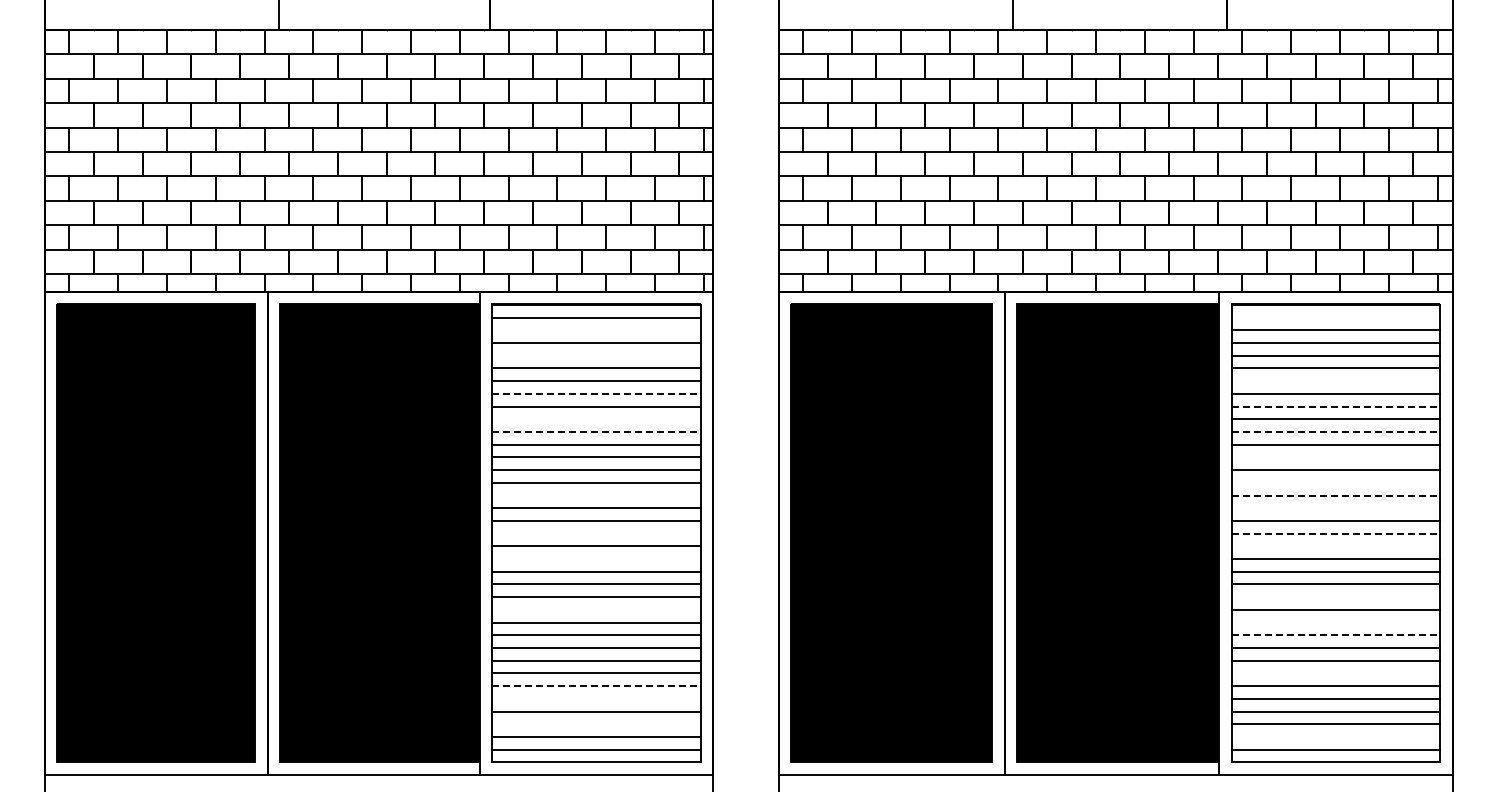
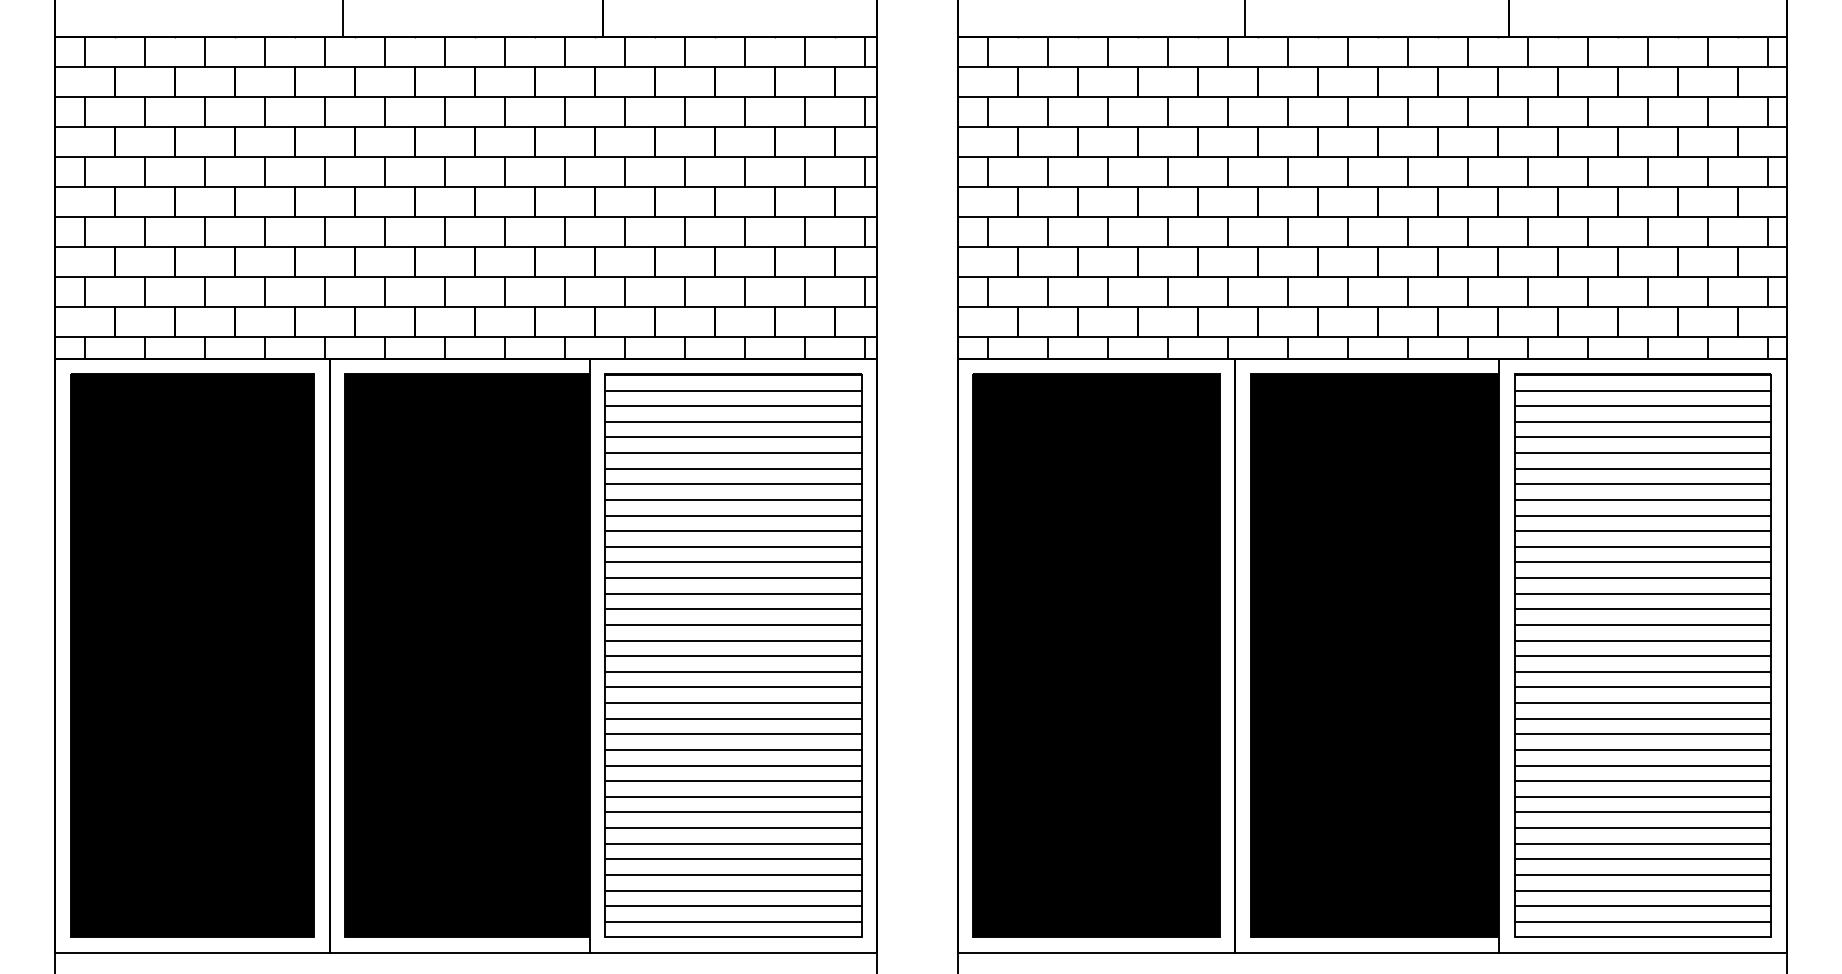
line: (1335, 317) -> (1642, 390), added
line: (596, 330) -> (733, 406), added
line: (596, 355) -> (733, 437), added
line: (1335, 381) -> (1642, 469), added
line: (596, 393) -> (733, 483), dashed -> solid
line: (1336, 406) -> (1643, 499), dashed -> solid
line: (596, 419) -> (733, 515), added
line: (596, 431) -> (733, 530), dashed -> solid
line: (1336, 431) -> (1643, 530), dashed -> solid
line: (1335, 457) -> (1642, 562), added
line: (1335, 482) -> (1642, 593), added
line: (596, 495) -> (733, 609), added
line: (1336, 495) -> (1643, 609), dashed -> solid
line: (1335, 508) -> (1642, 625), added
line: (596, 533) -> (733, 656), added
line: (1336, 533) -> (1643, 656), dashed -> solid
line: (1335, 546) -> (1642, 672), added
line: (596, 559) -> (733, 688), added
line: (1335, 597) -> (1642, 734), added
line: (596, 609) -> (733, 749), added
line: (1335, 622) -> (1642, 765), added
line: (1336, 635) -> (1643, 781), dashed -> solid
line: (1335, 673) -> (1642, 828), added
line: (596, 686) -> (733, 844), dashed -> solid
line: (596, 698) -> (733, 858), added
line: (596, 724) -> (733, 890), added
line: (1335, 736) -> (1642, 905), added

